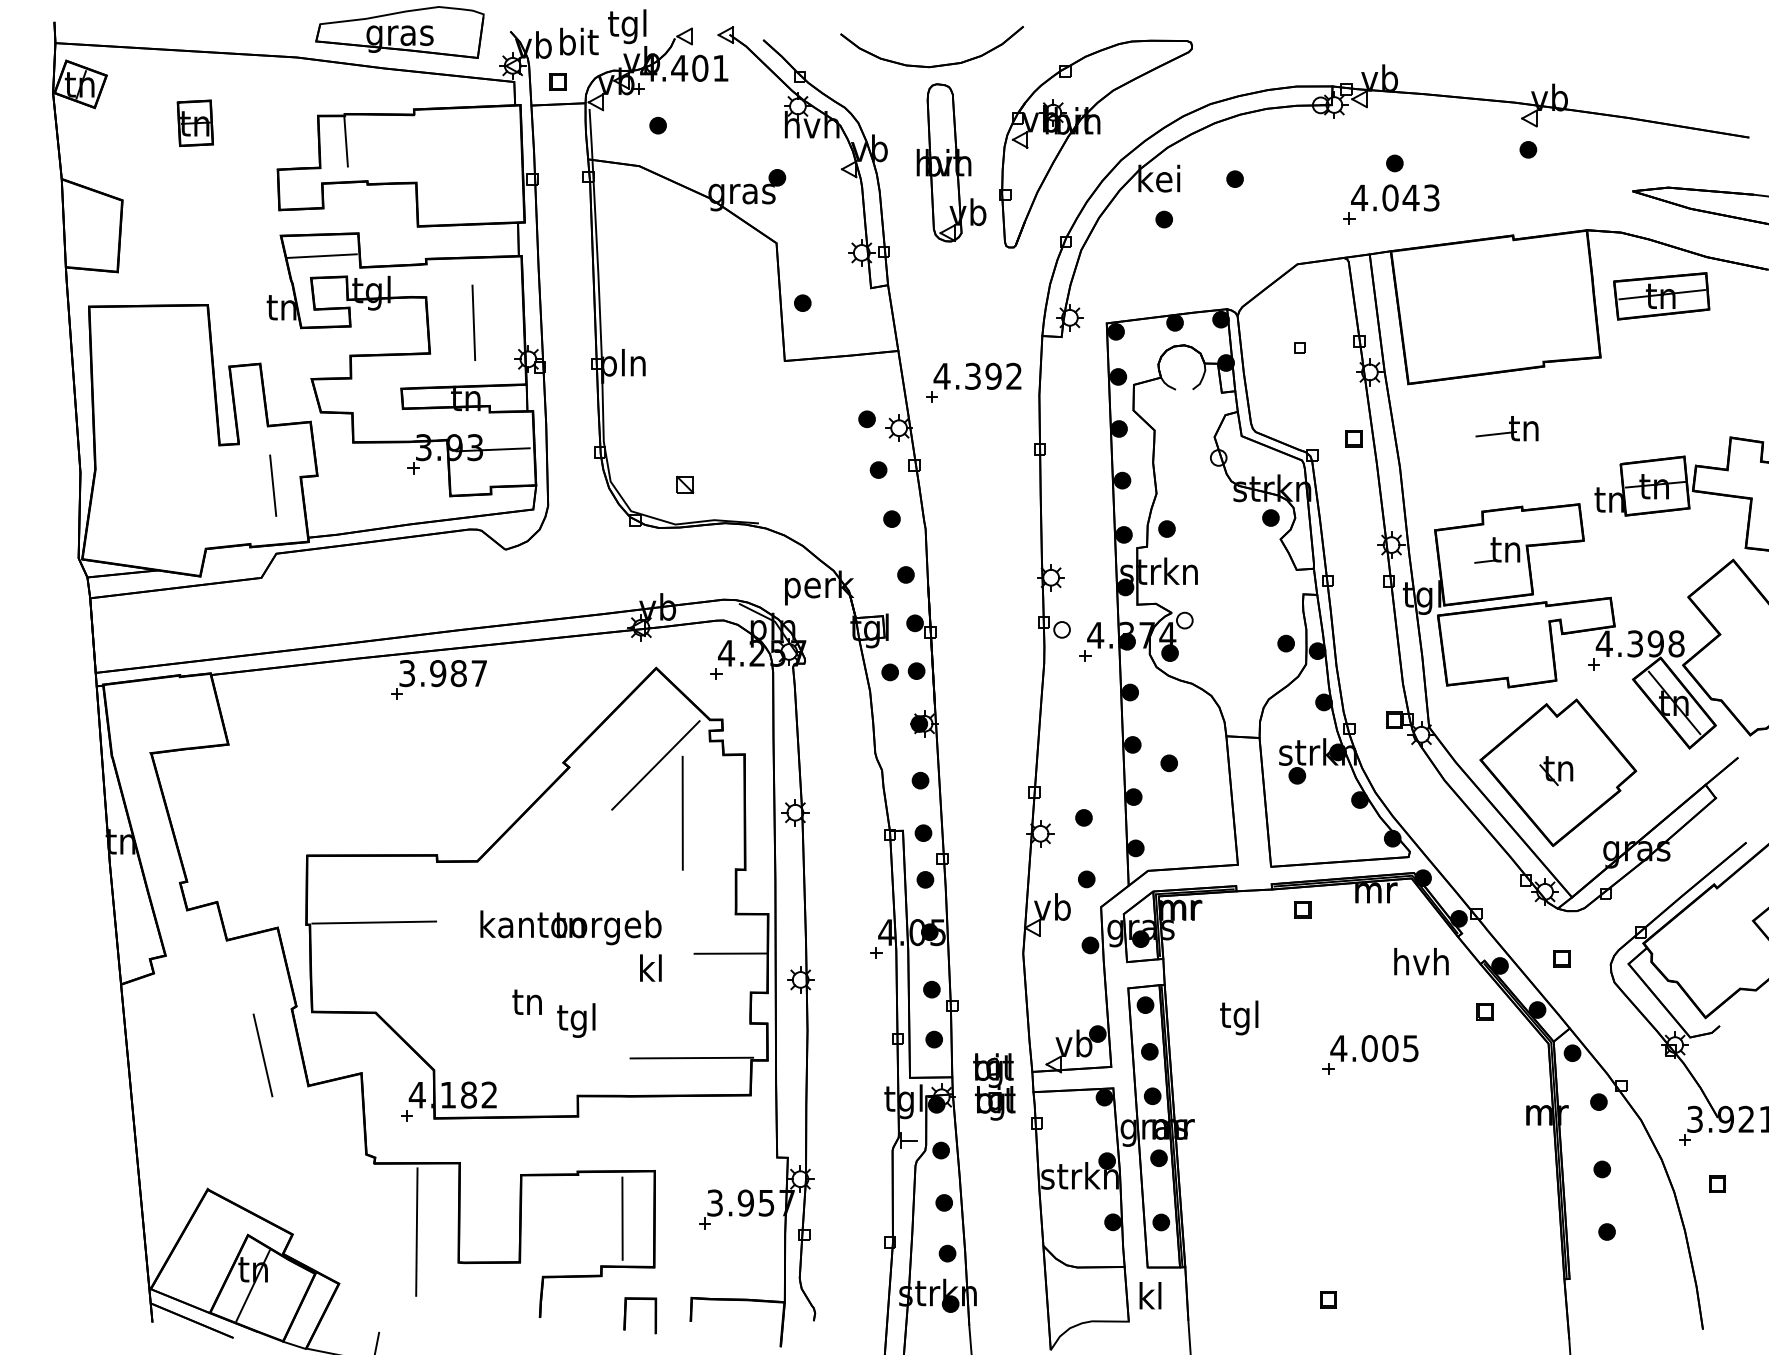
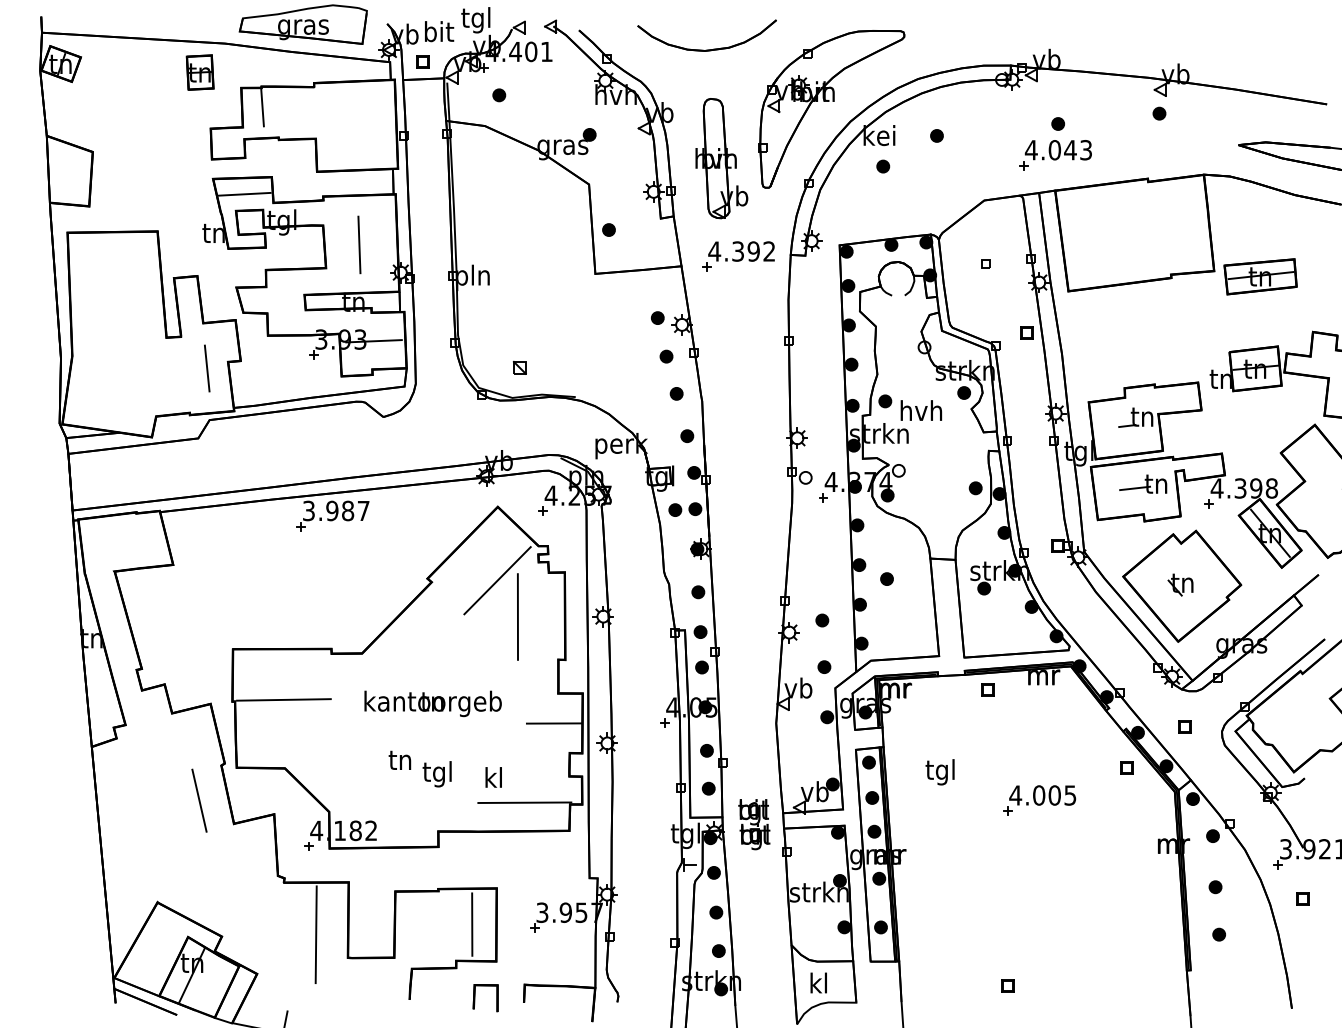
part: (194, 123) -> (199, 72), moved
part: (951, 162) -> (721, 158), moved
part: (1661, 295) -> (1260, 276), moved
part: (973, 382) -> (738, 256), moved
part: (1507, 427) -> (1143, 483), moved
text: (1421, 961) -> (921, 410), moved
text: (650, 968) -> (493, 777), moved
text: (1150, 1295) -> (818, 982), moved

